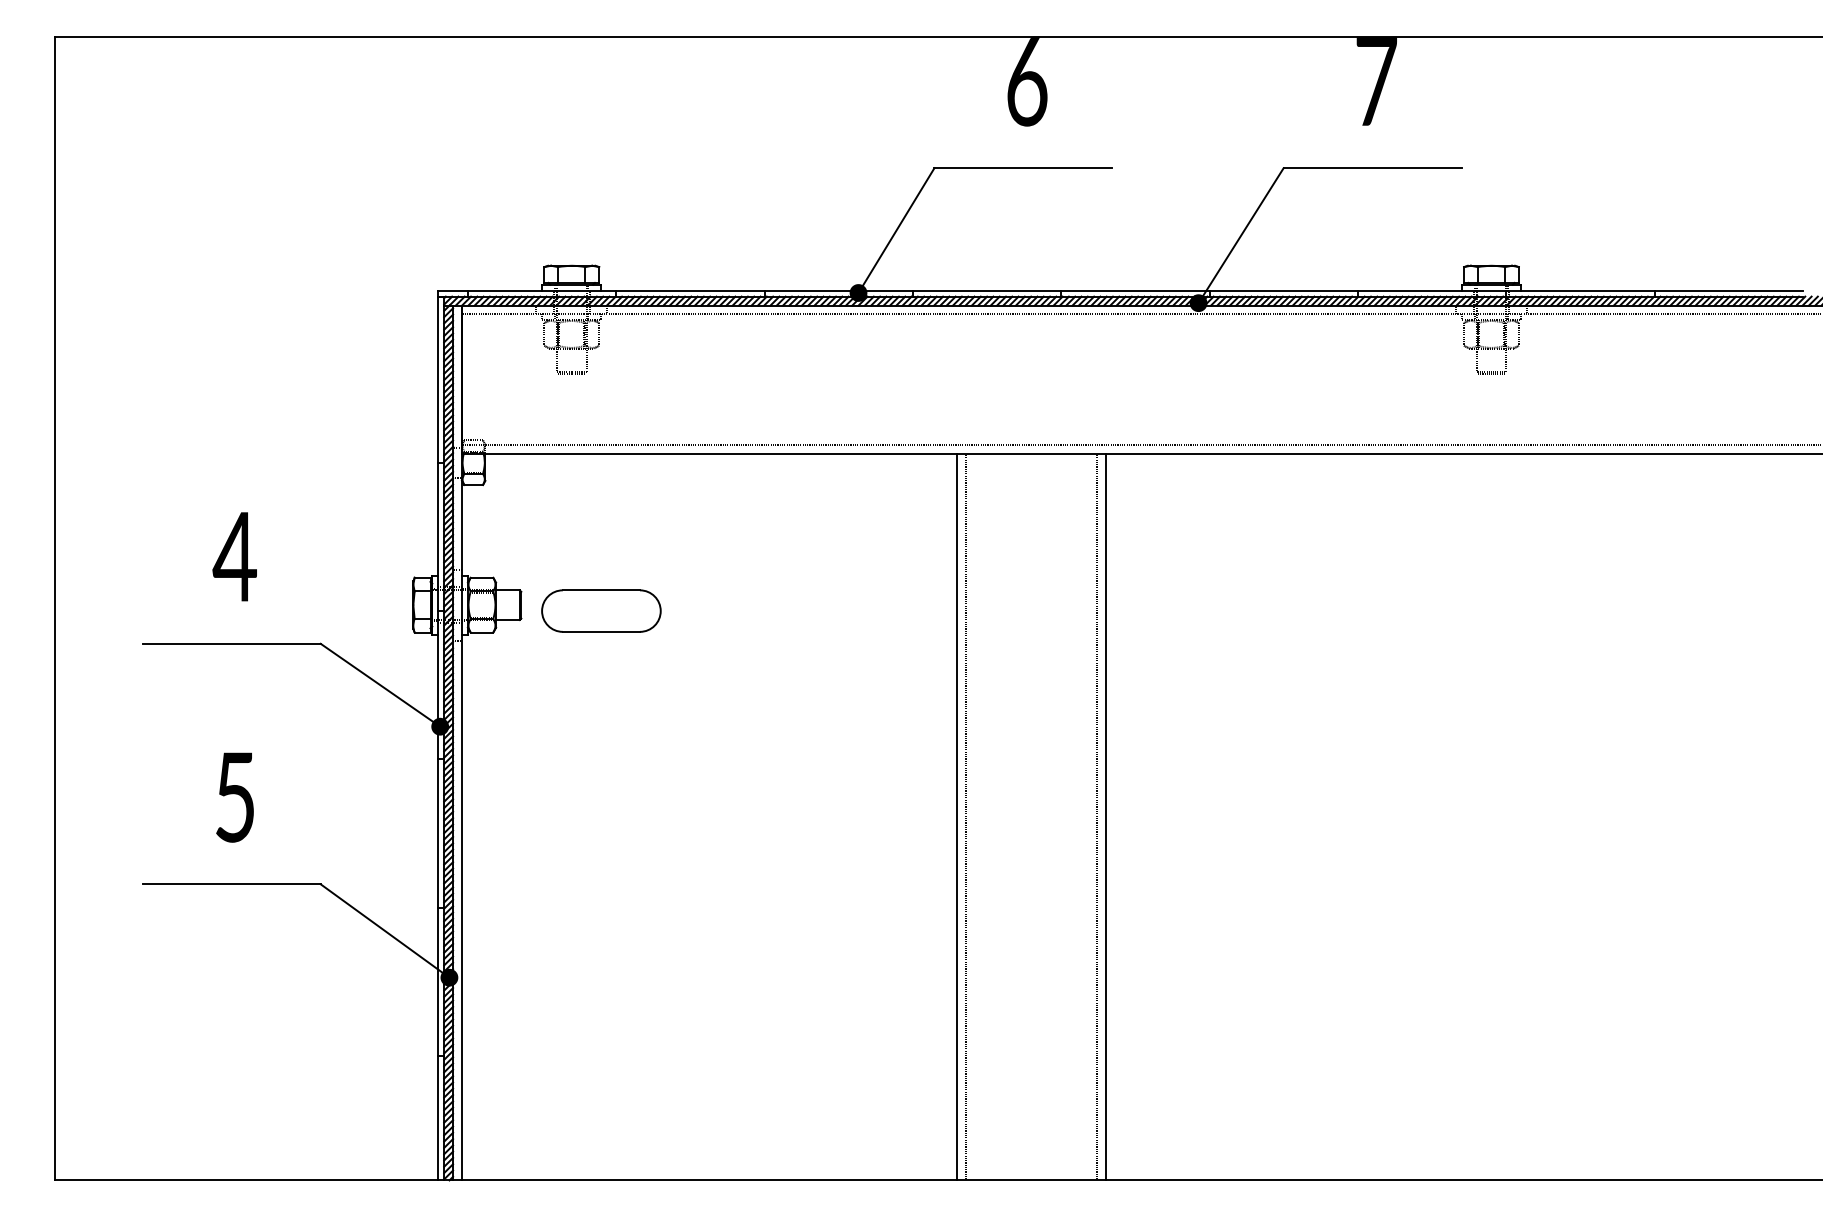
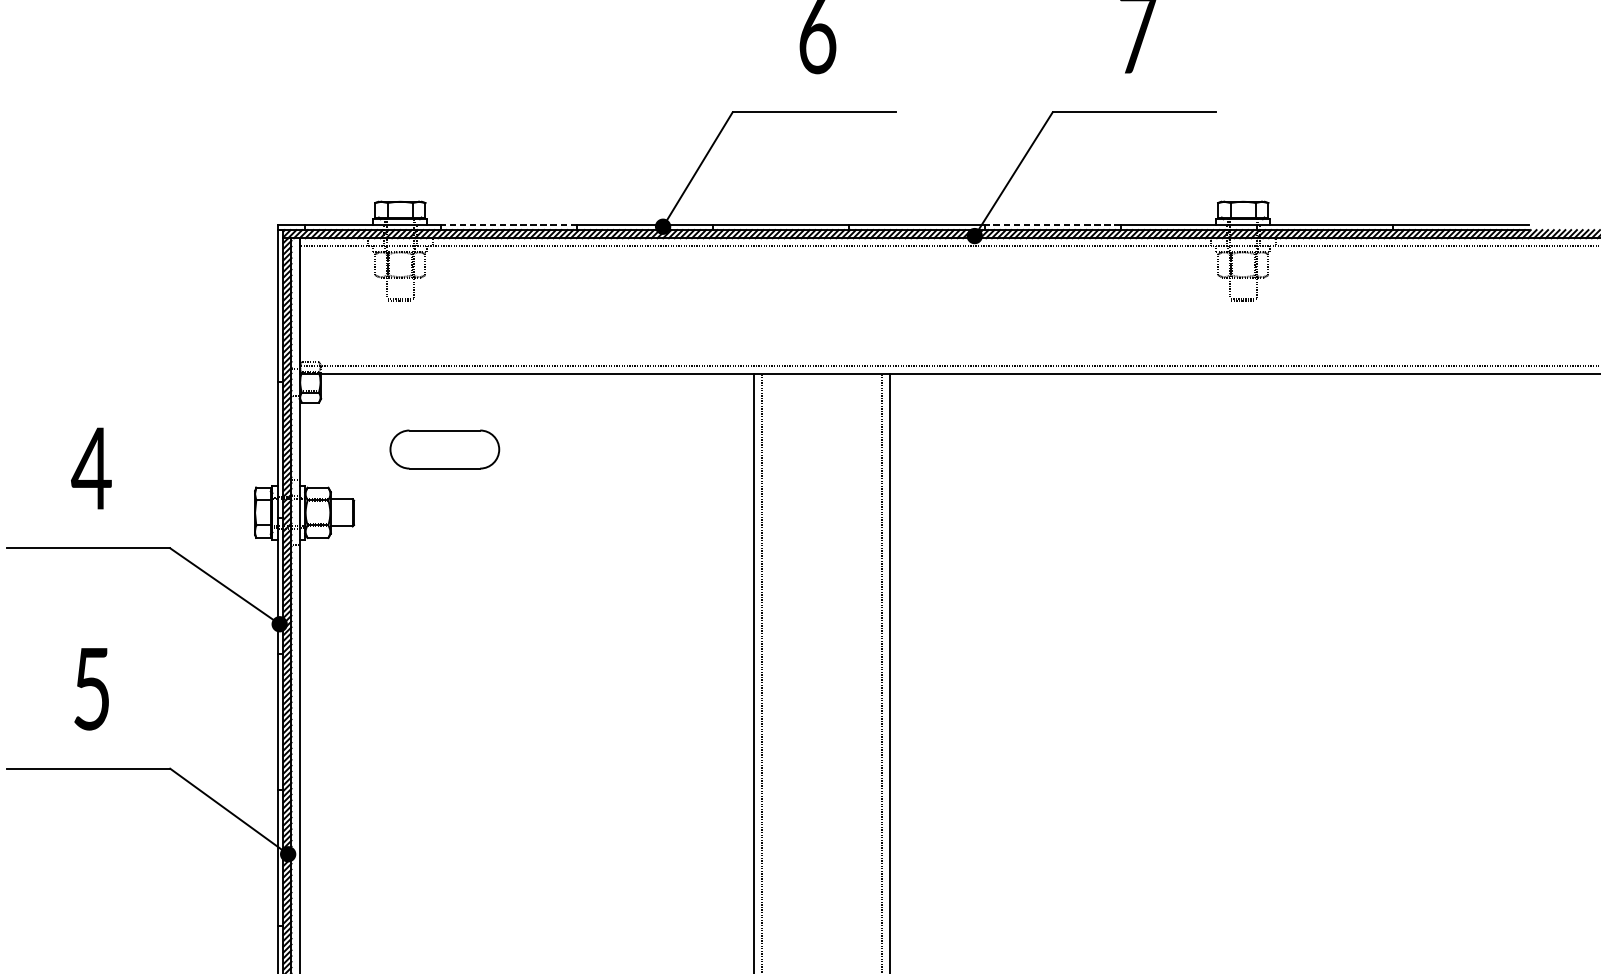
line: (689, 290) -> (508, 224), solid -> dashed
line: (1283, 290) -> (1052, 224), solid -> dashed
part: (601, 610) -> (444, 449), moved

